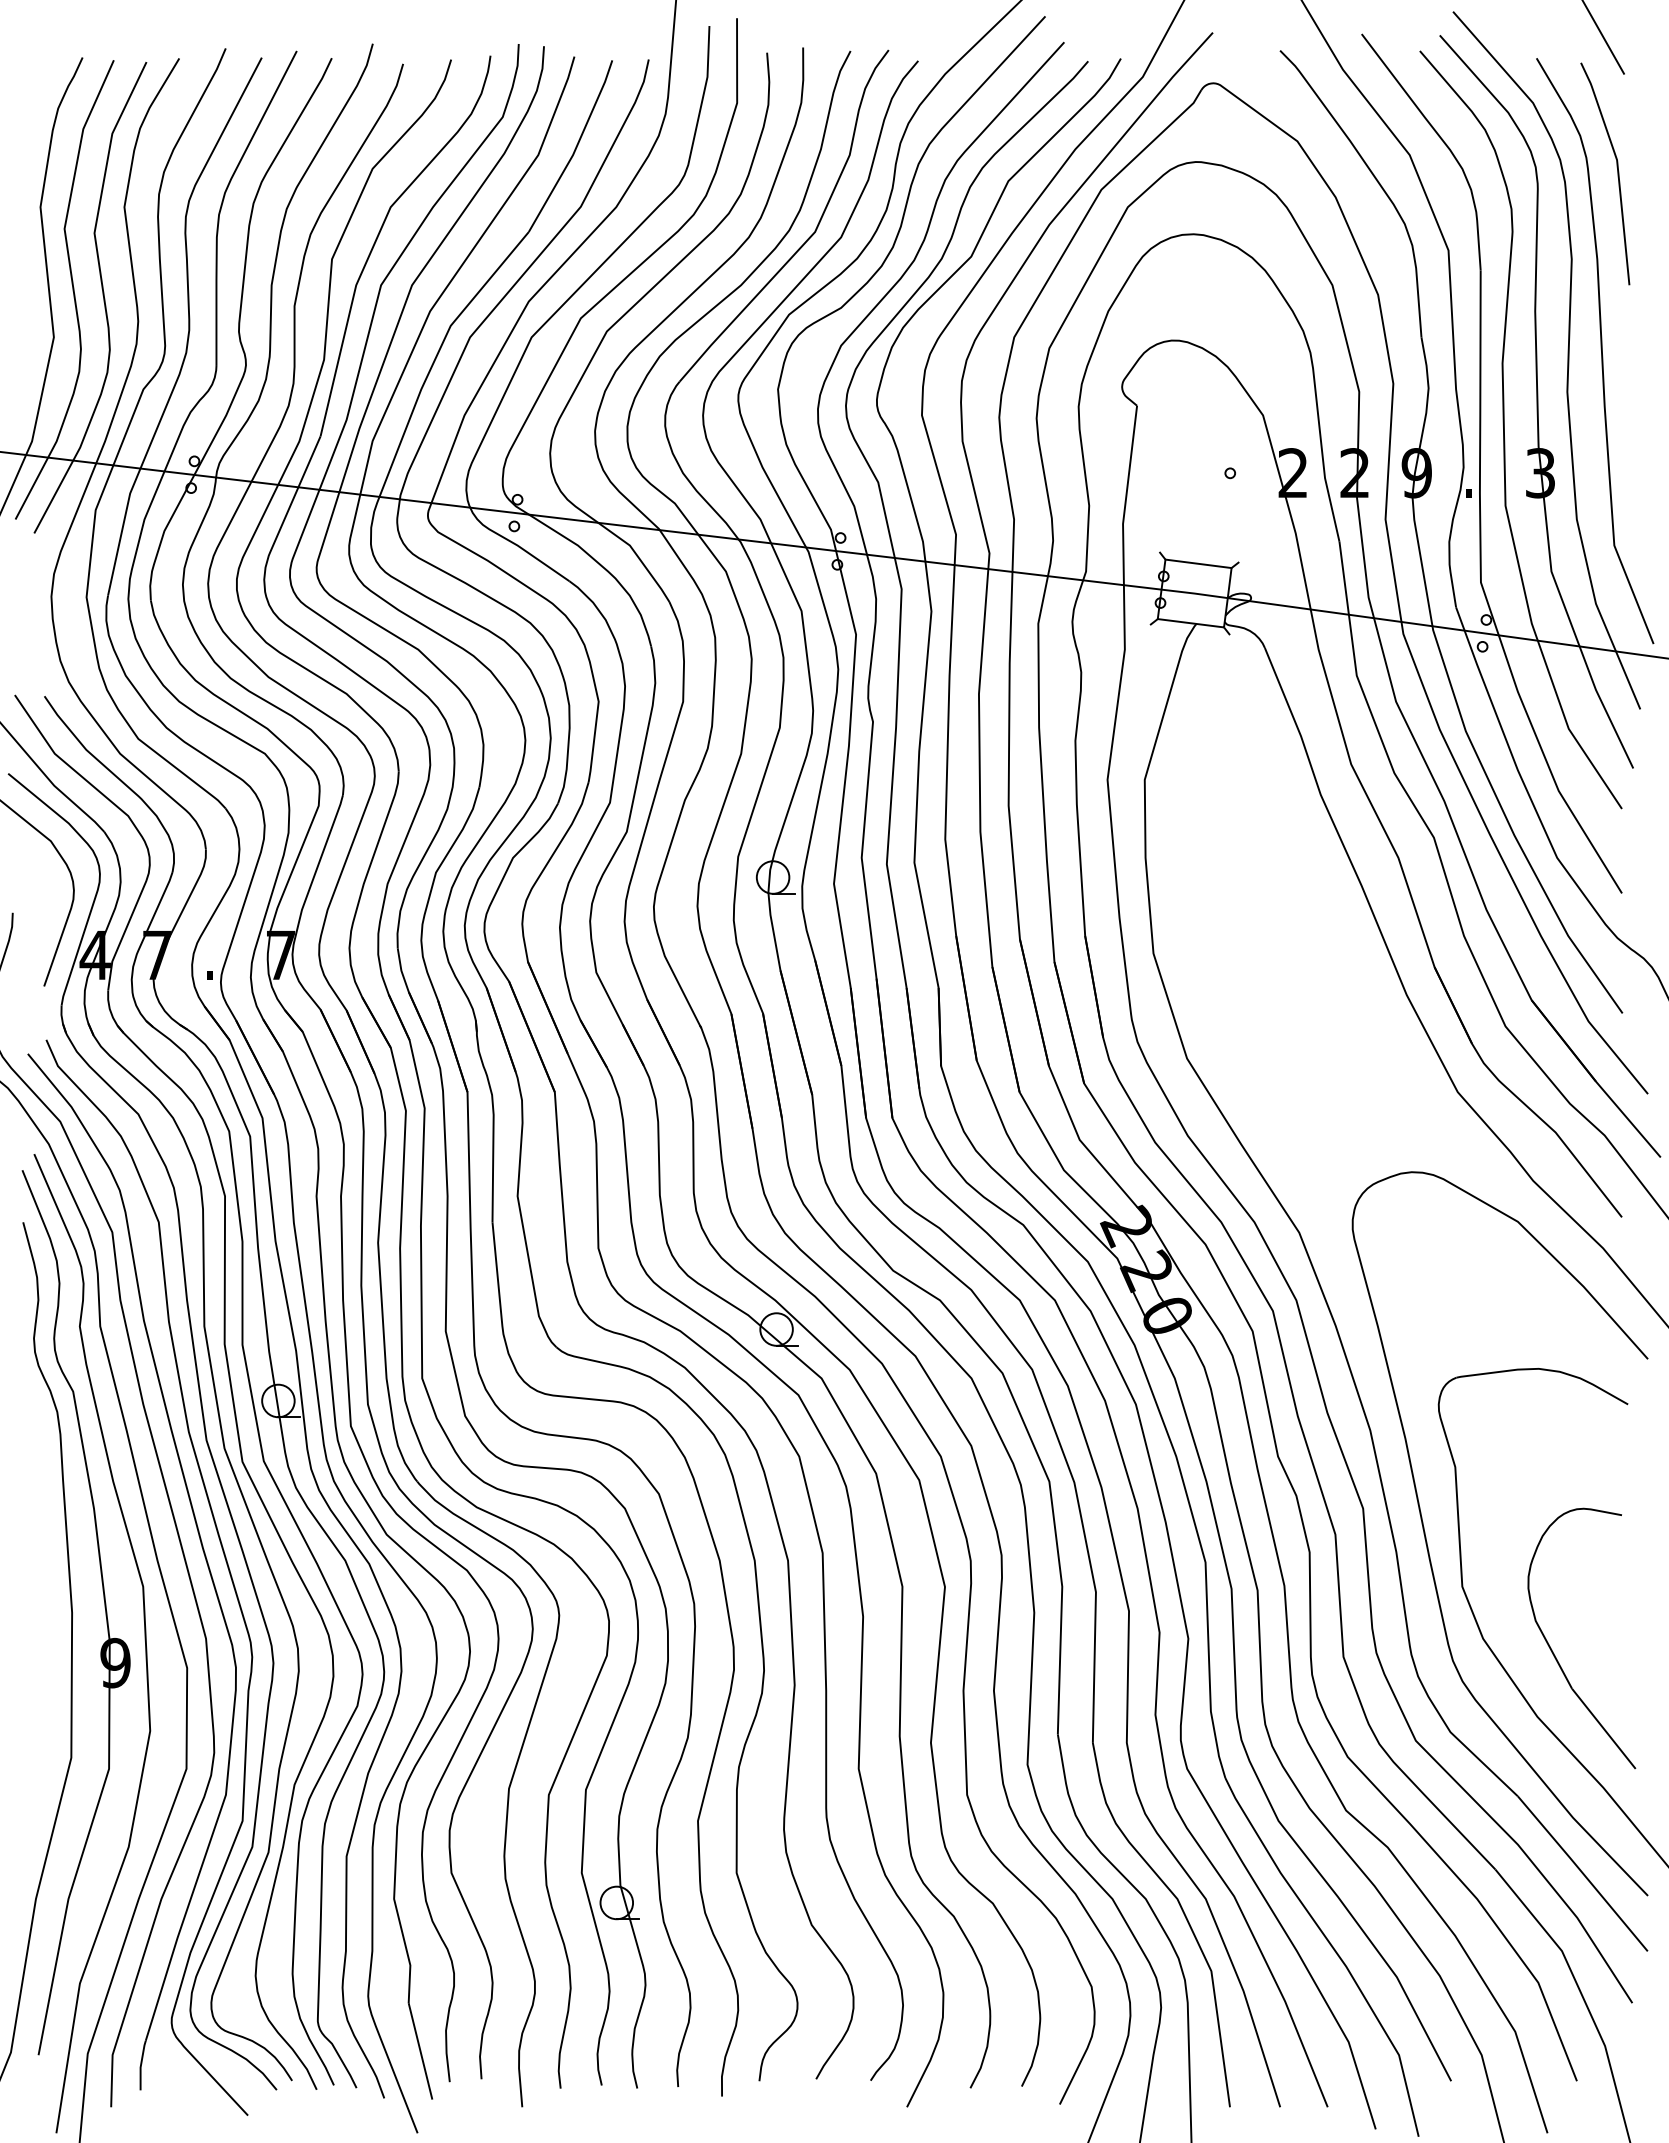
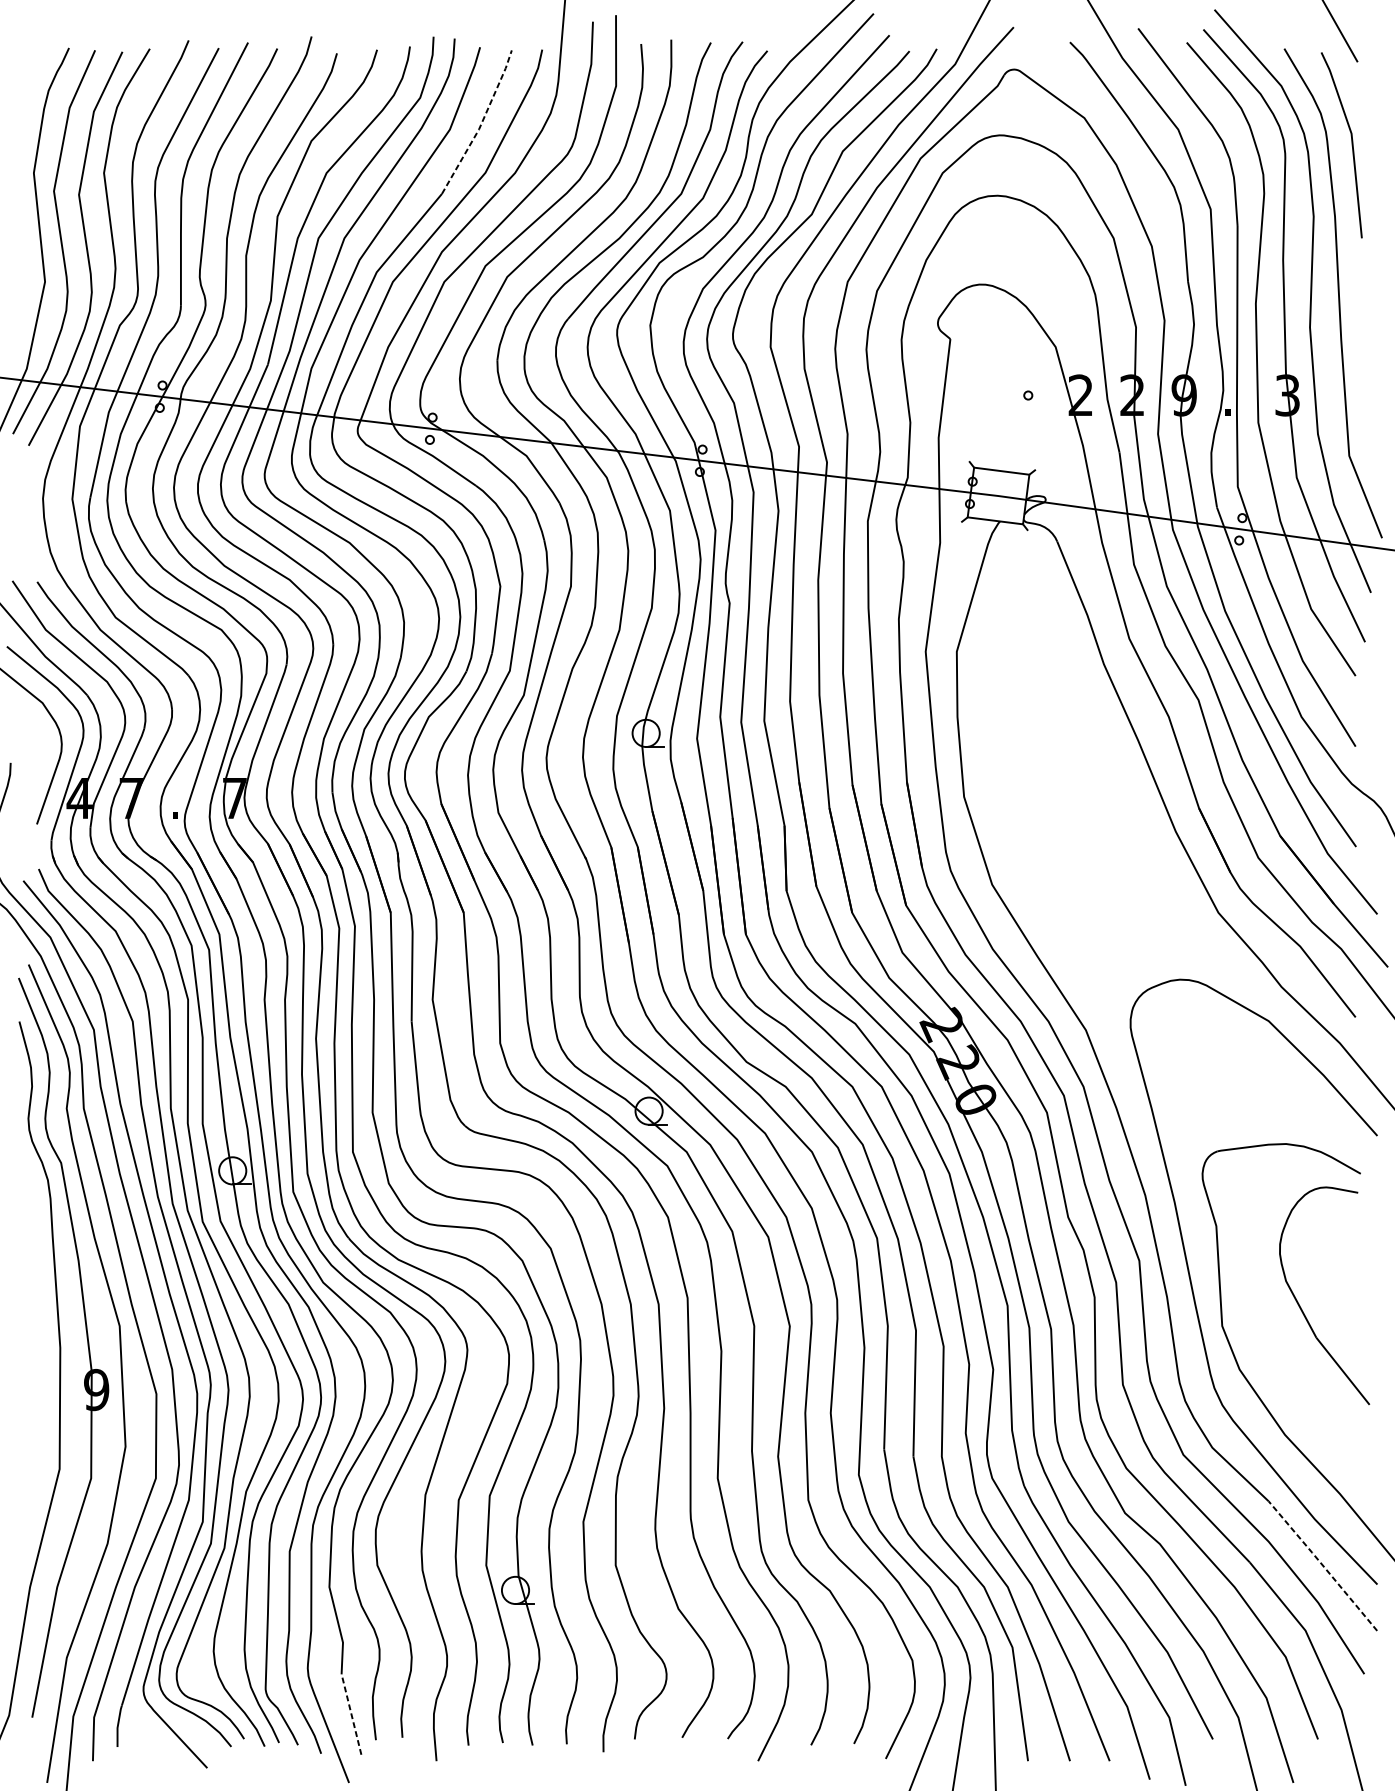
line: (575, 148) -> (481, 124), solid -> dashed
part: (1553, 1651) -> (1300, 1306), moved
line: (1582, 1873) -> (1322, 1565), solid -> dashed
line: (420, 2051) -> (351, 1714), solid -> dashed

